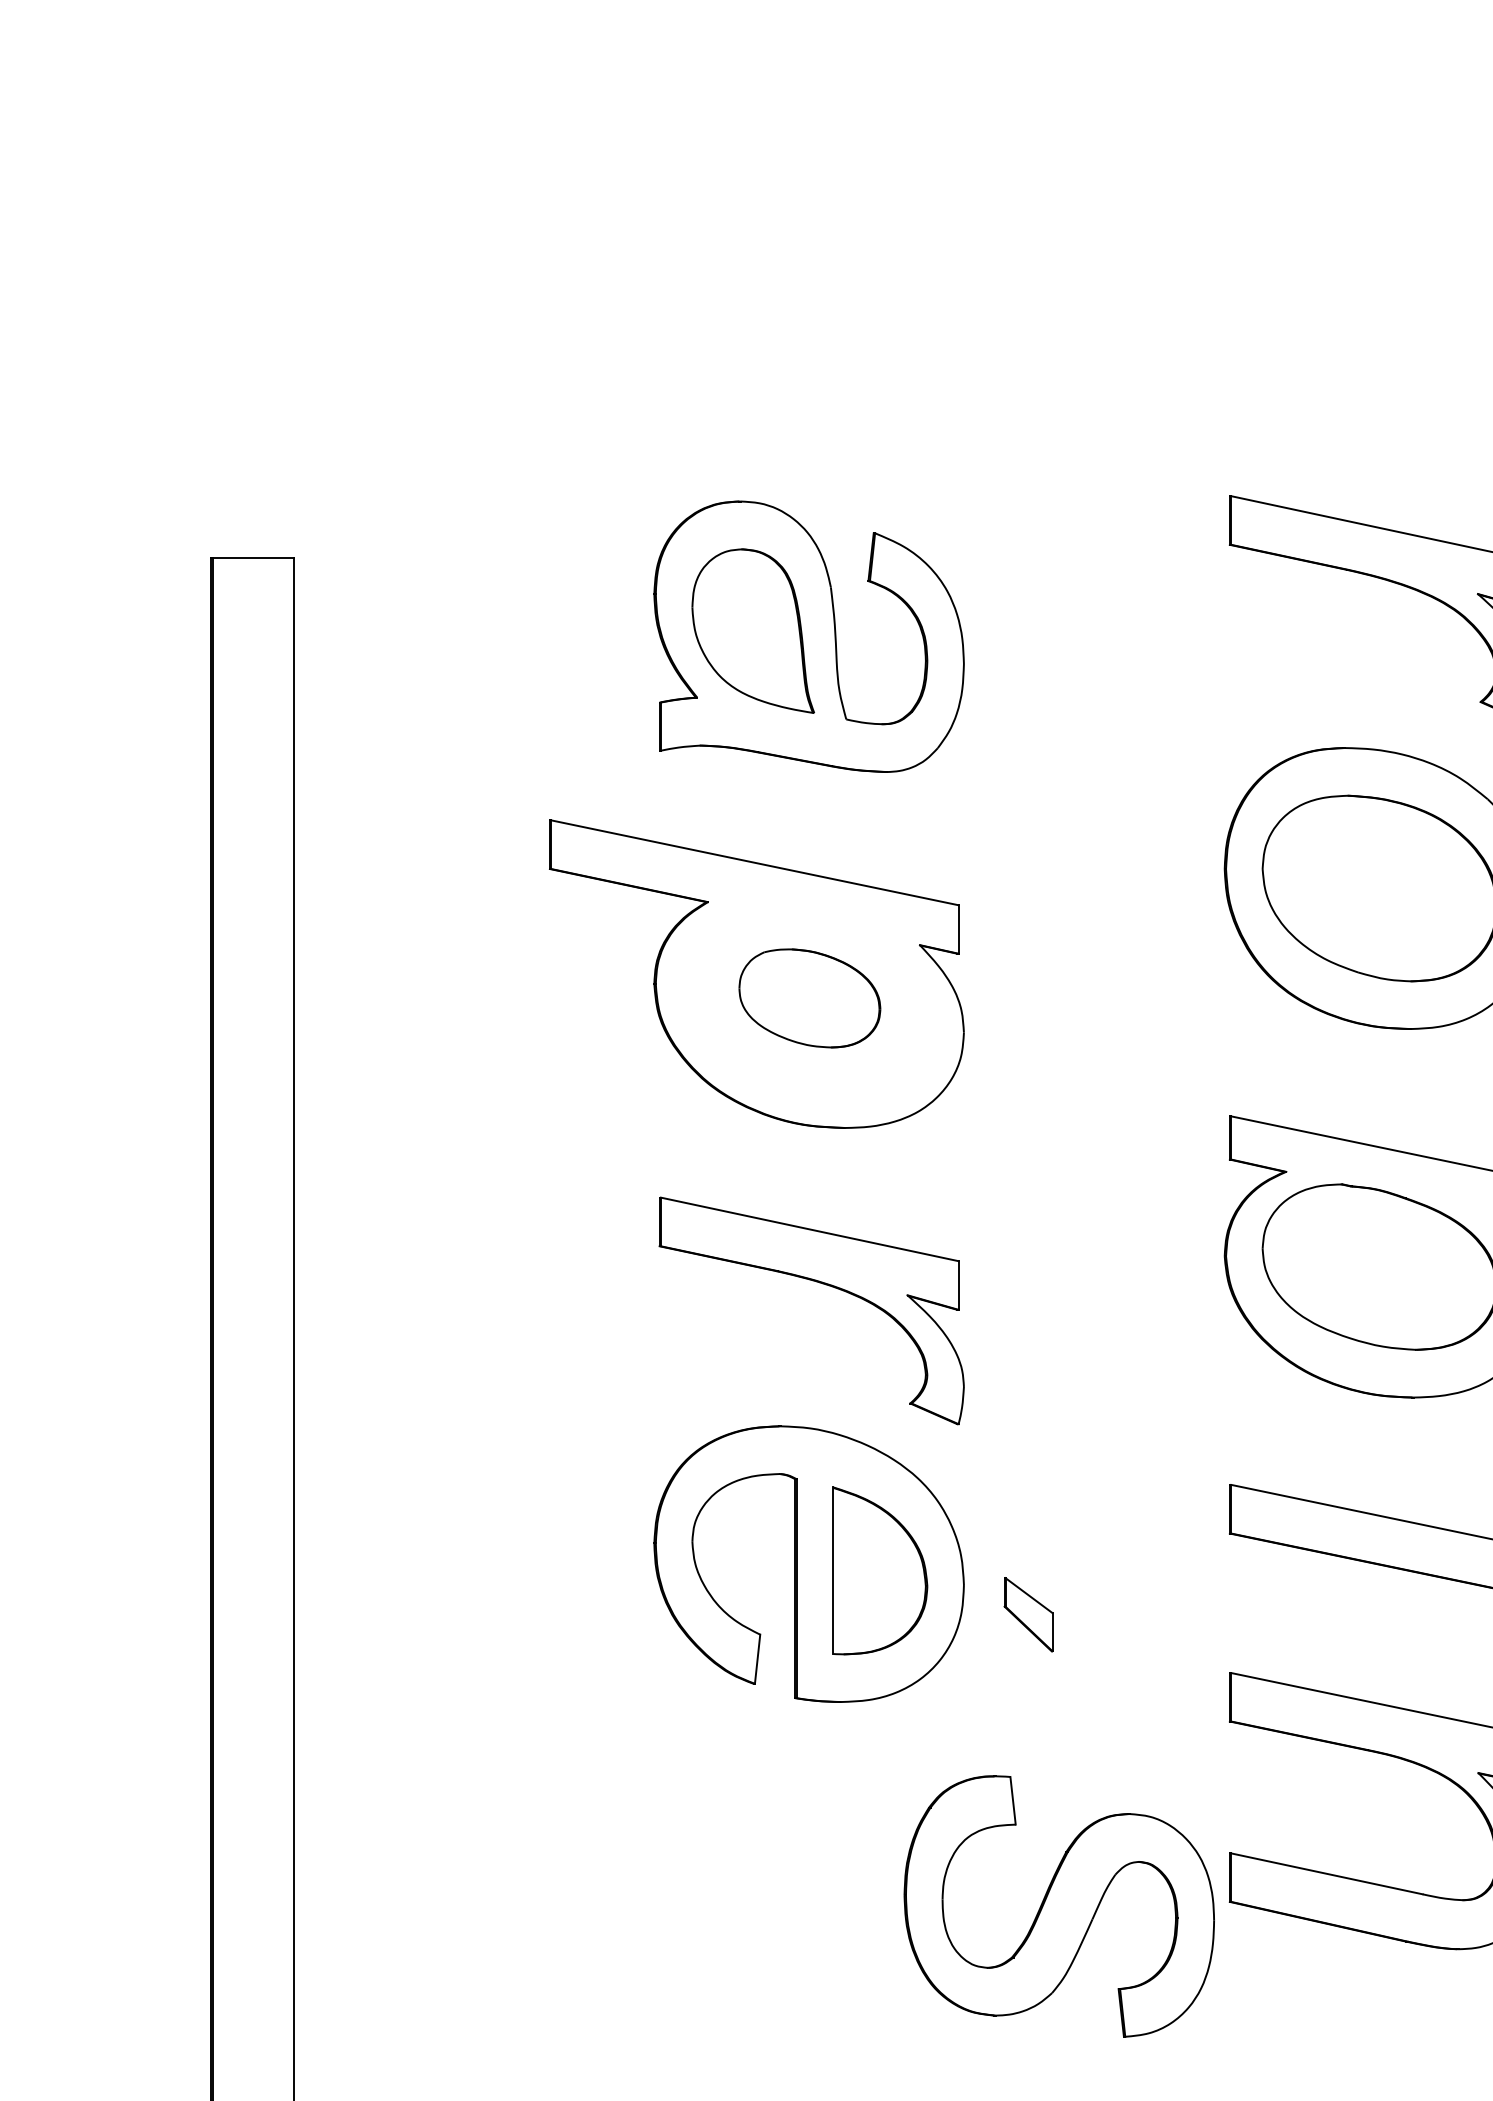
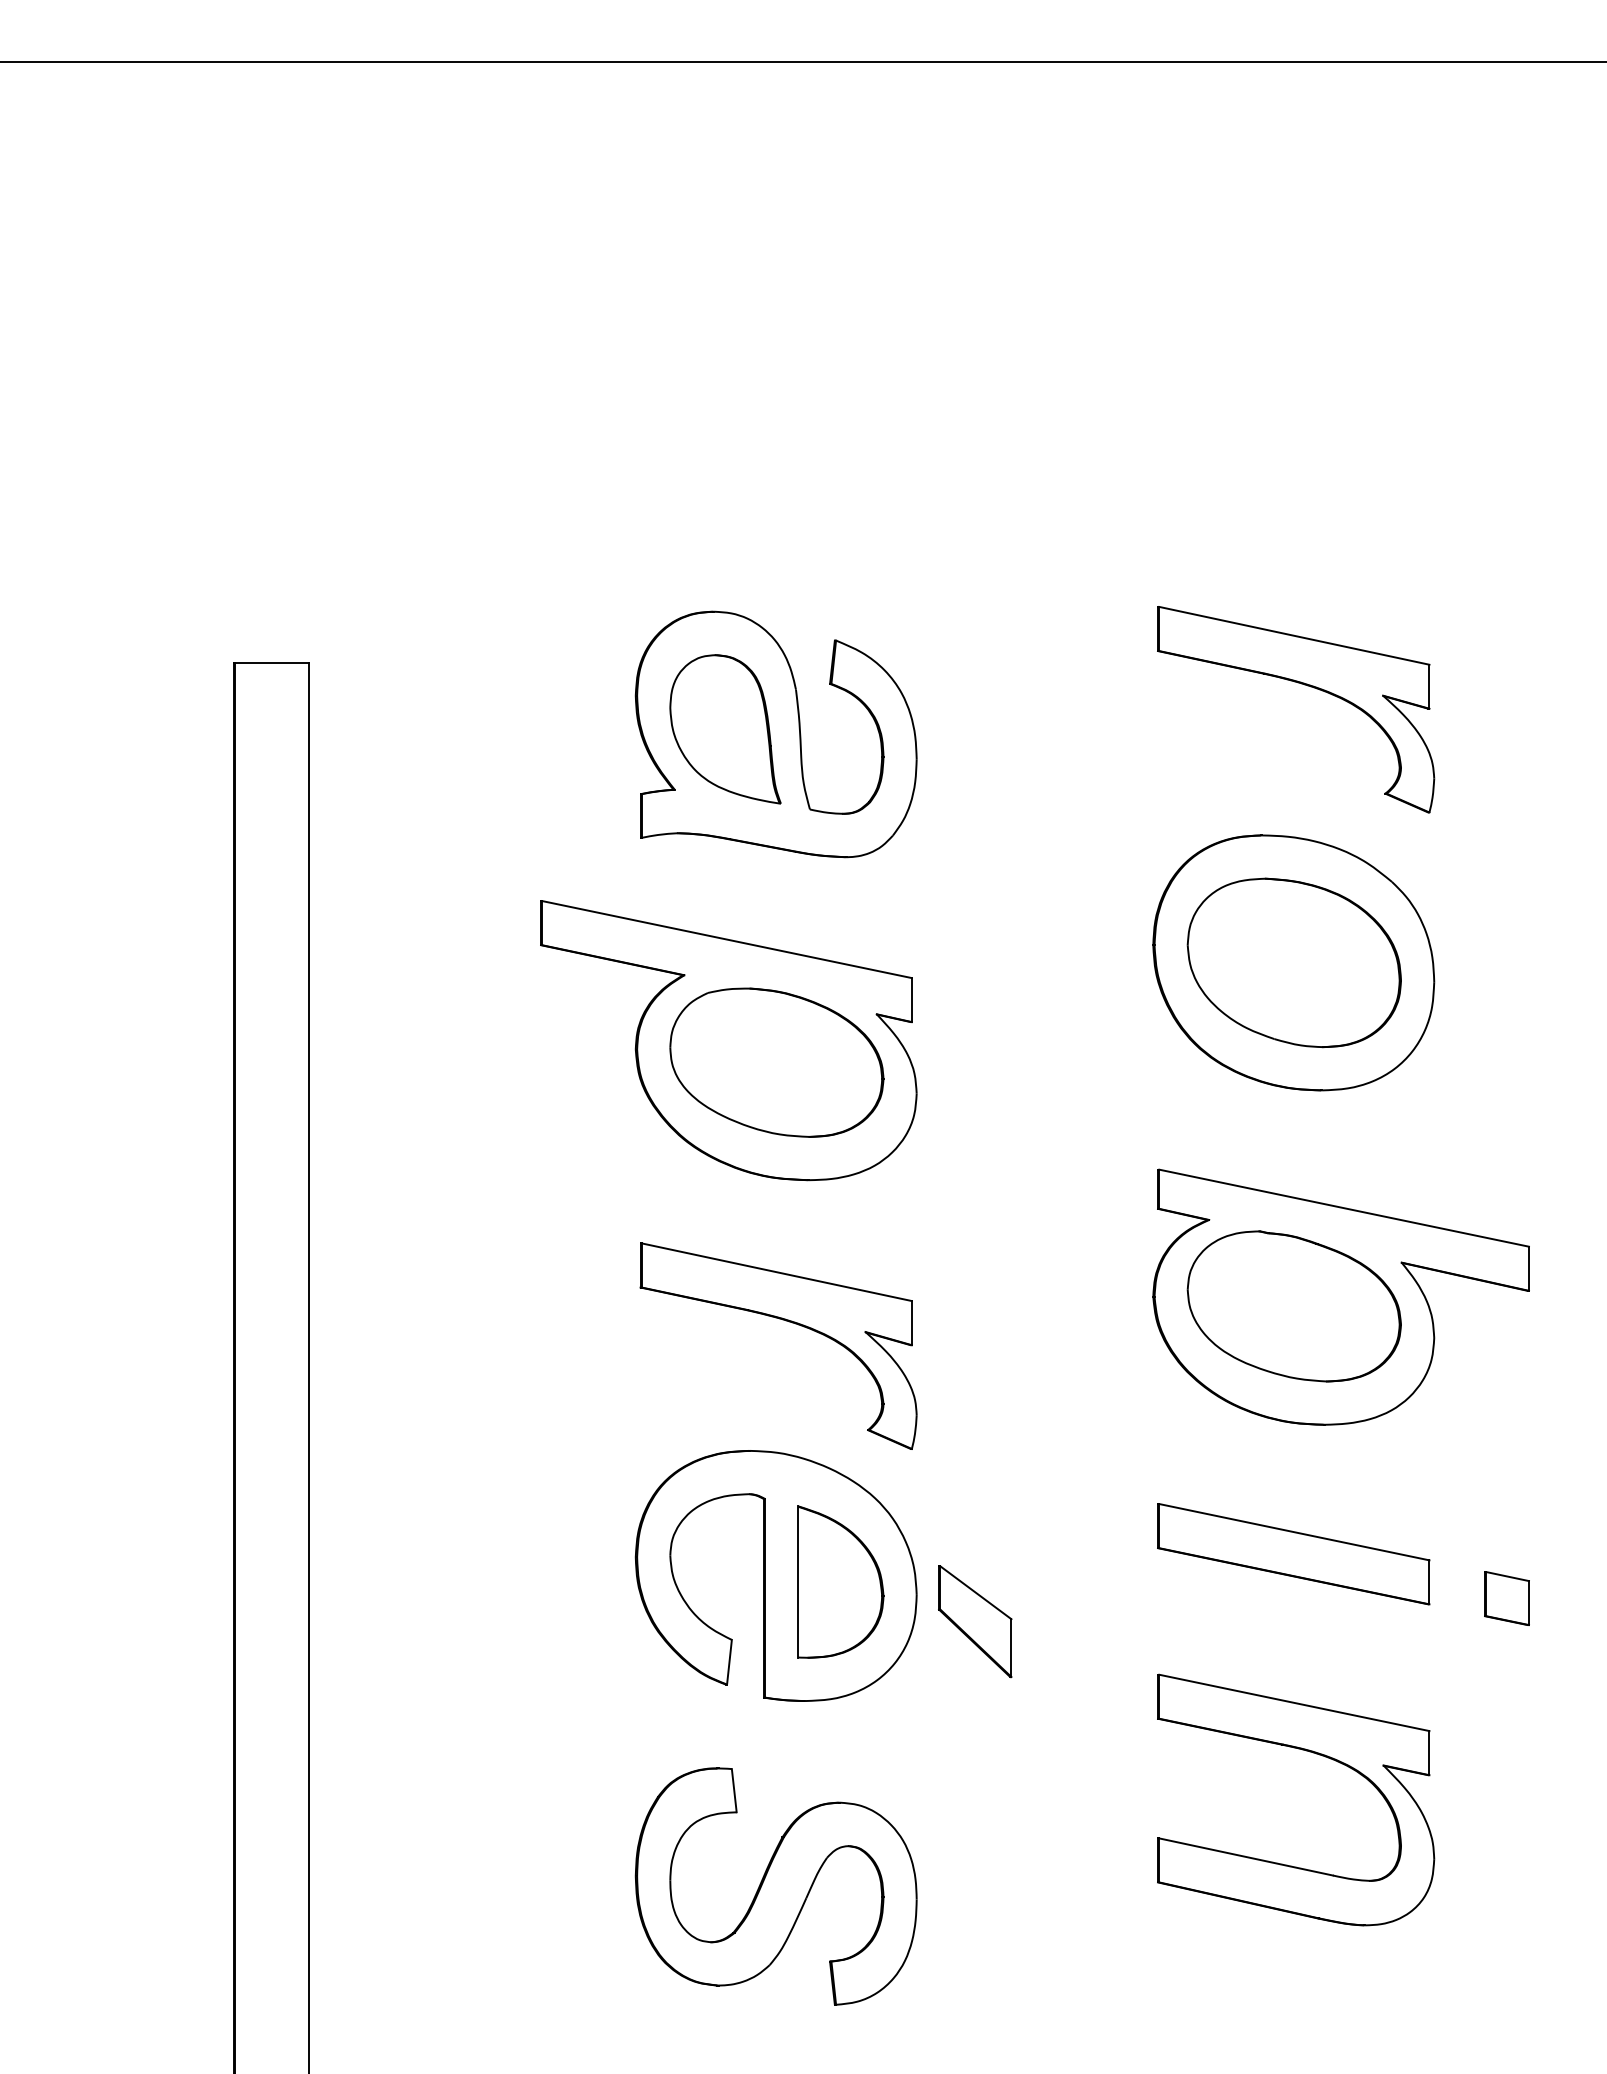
part: (809, 998) -> (776, 1062), size x1.67
part: (1028, 1614) -> (975, 1621), size x1.67
part: (1058, 1906) -> (775, 1886), moved

